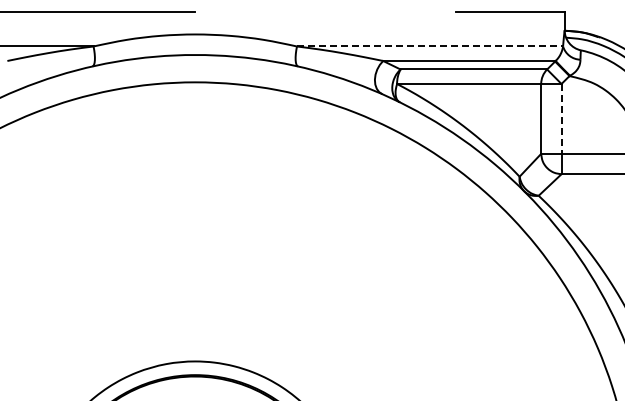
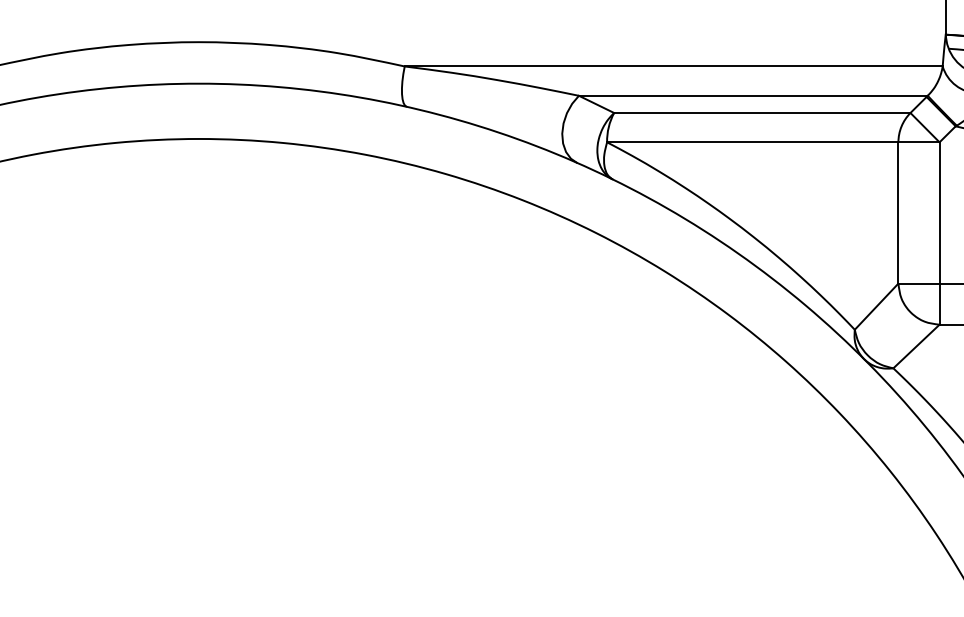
line: (430, 46) -> (674, 66), dashed -> solid
line: (561, 118) -> (939, 212), dashed -> solid

